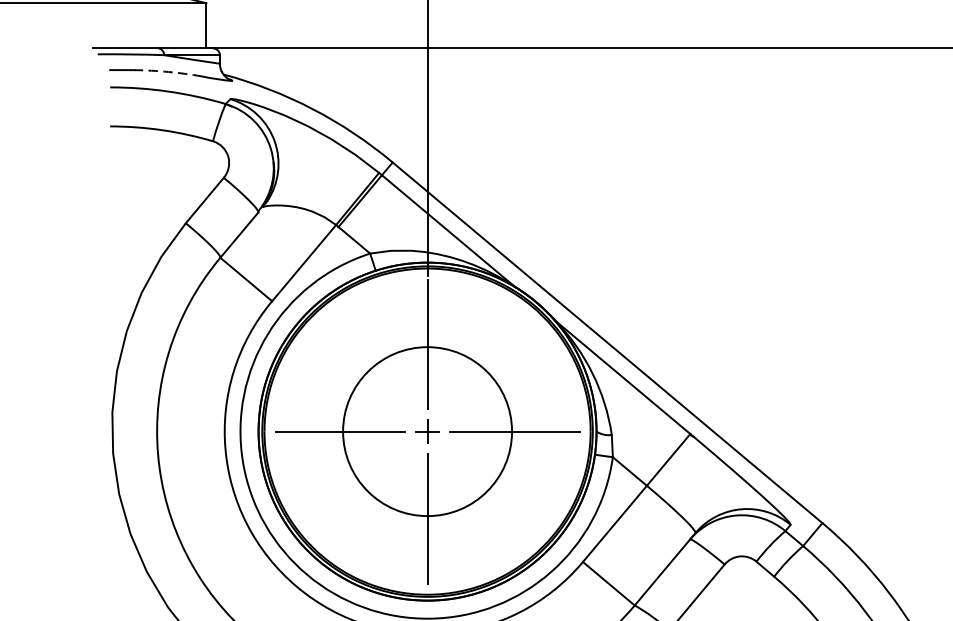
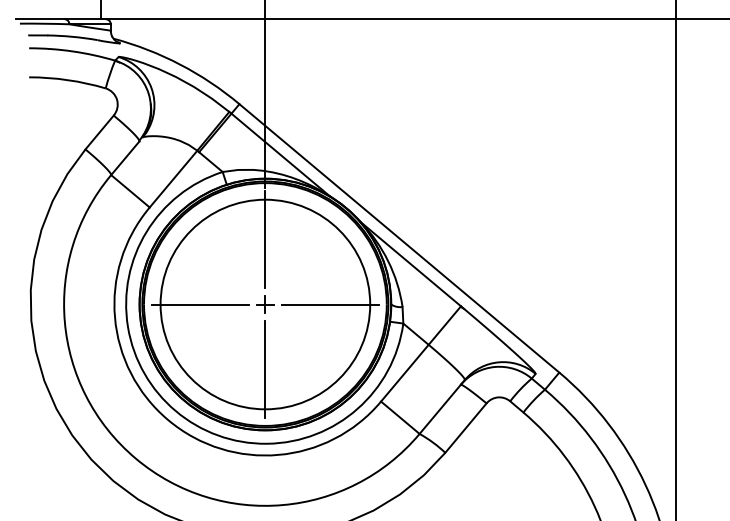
arc: (168, 71) -> (72, 36), dashed -> solid
circle: (427, 431) -> (265, 304), size x1.67

